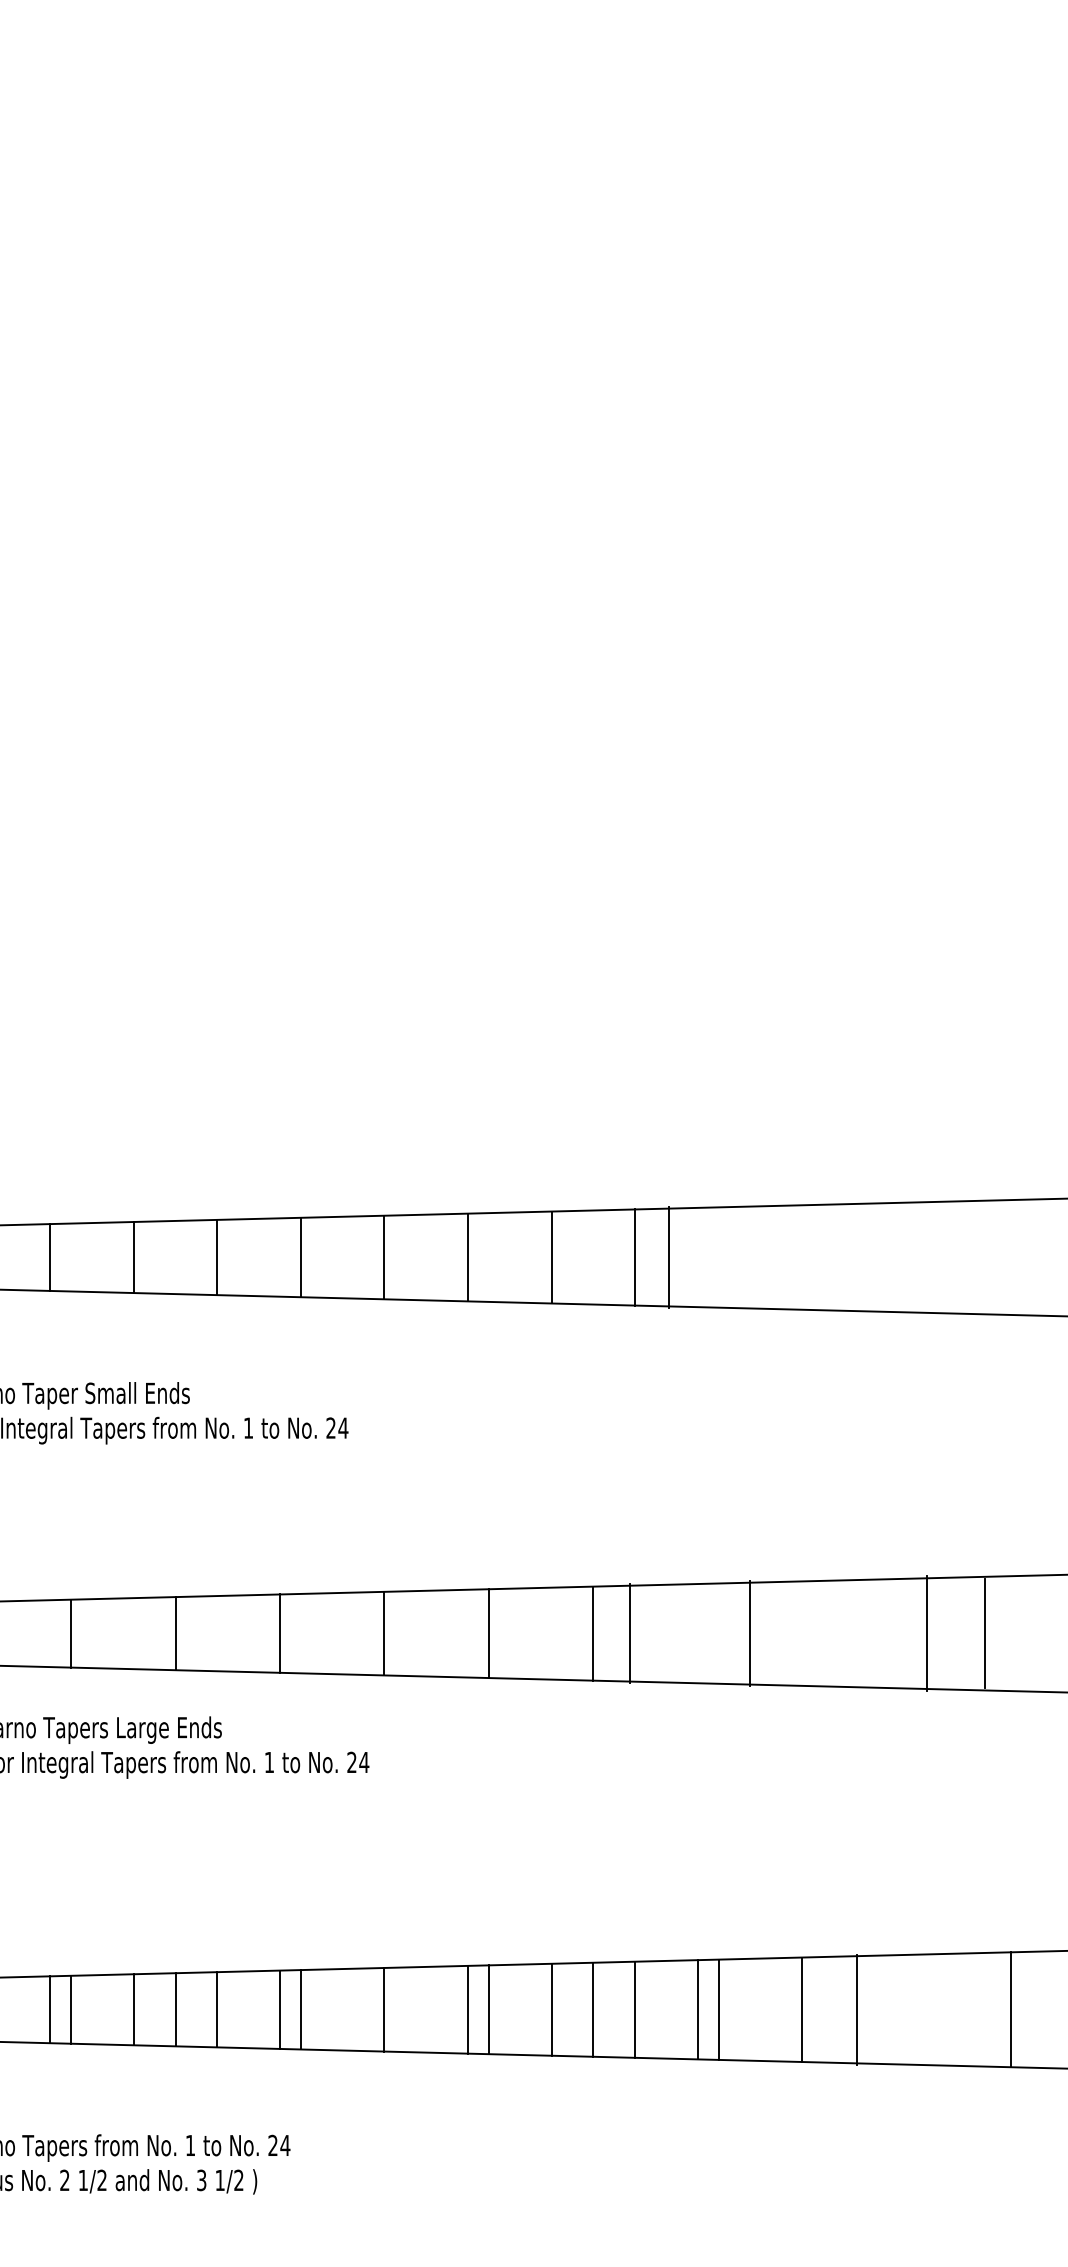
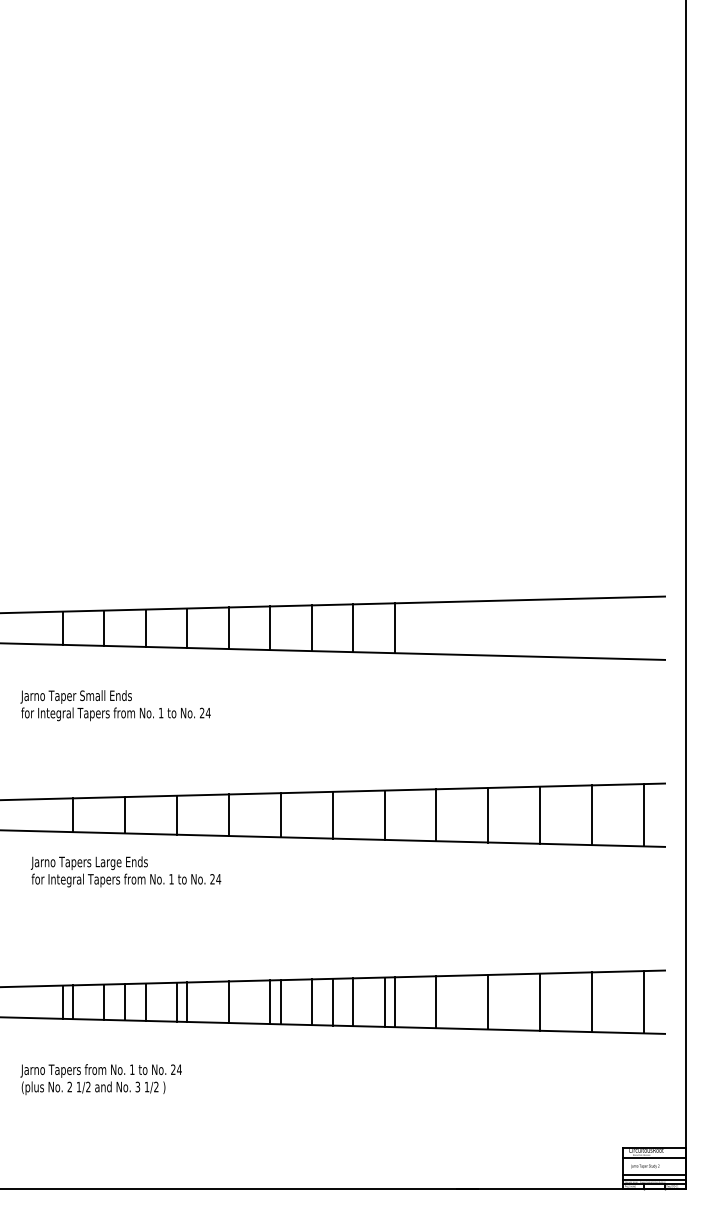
line: (667, 1258) -> (394, 628), moved
line: (629, 1632) -> (384, 814), moved
line: (927, 1632) -> (540, 814), moved
line: (985, 1632) -> (488, 814), moved
line: (750, 1634) -> (436, 815), moved
line: (856, 2008) -> (488, 1001), moved

